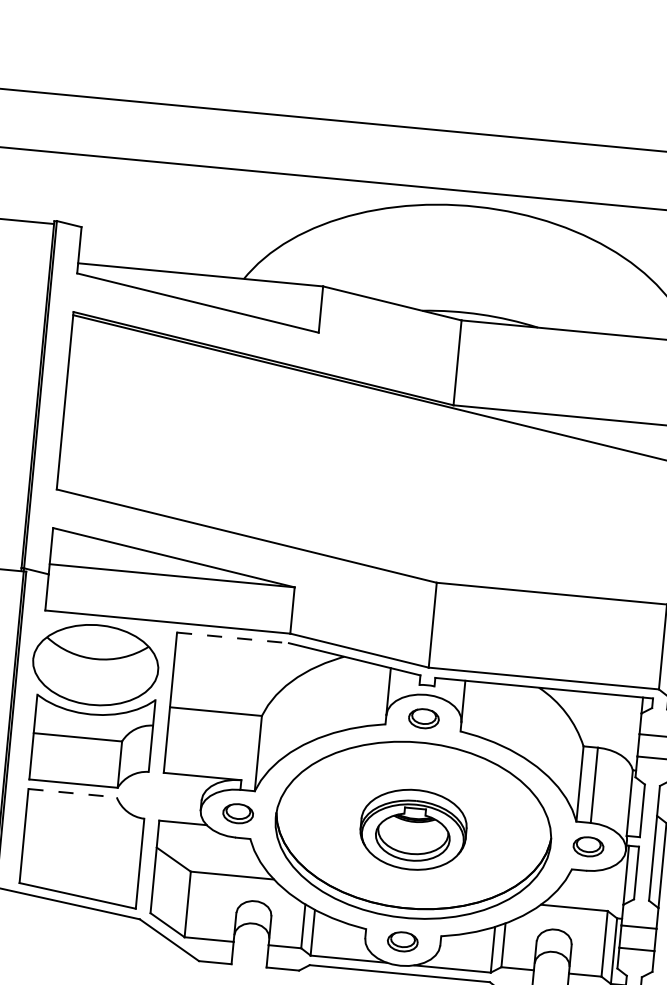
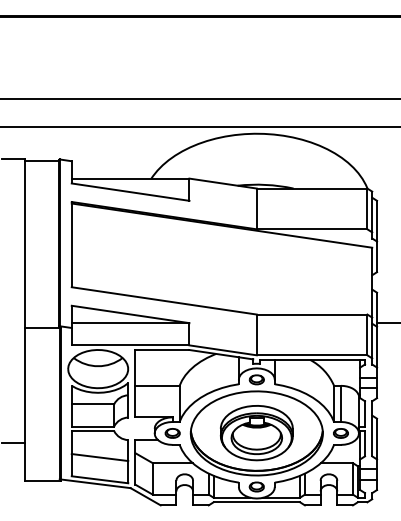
line: (233, 636) -> (162, 349), dashed -> solid
line: (73, 794) -> (93, 431), dashed -> solid
part: (412, 830) -> (256, 433), size x1.43
line: (81, 849) -> (99, 457), added

